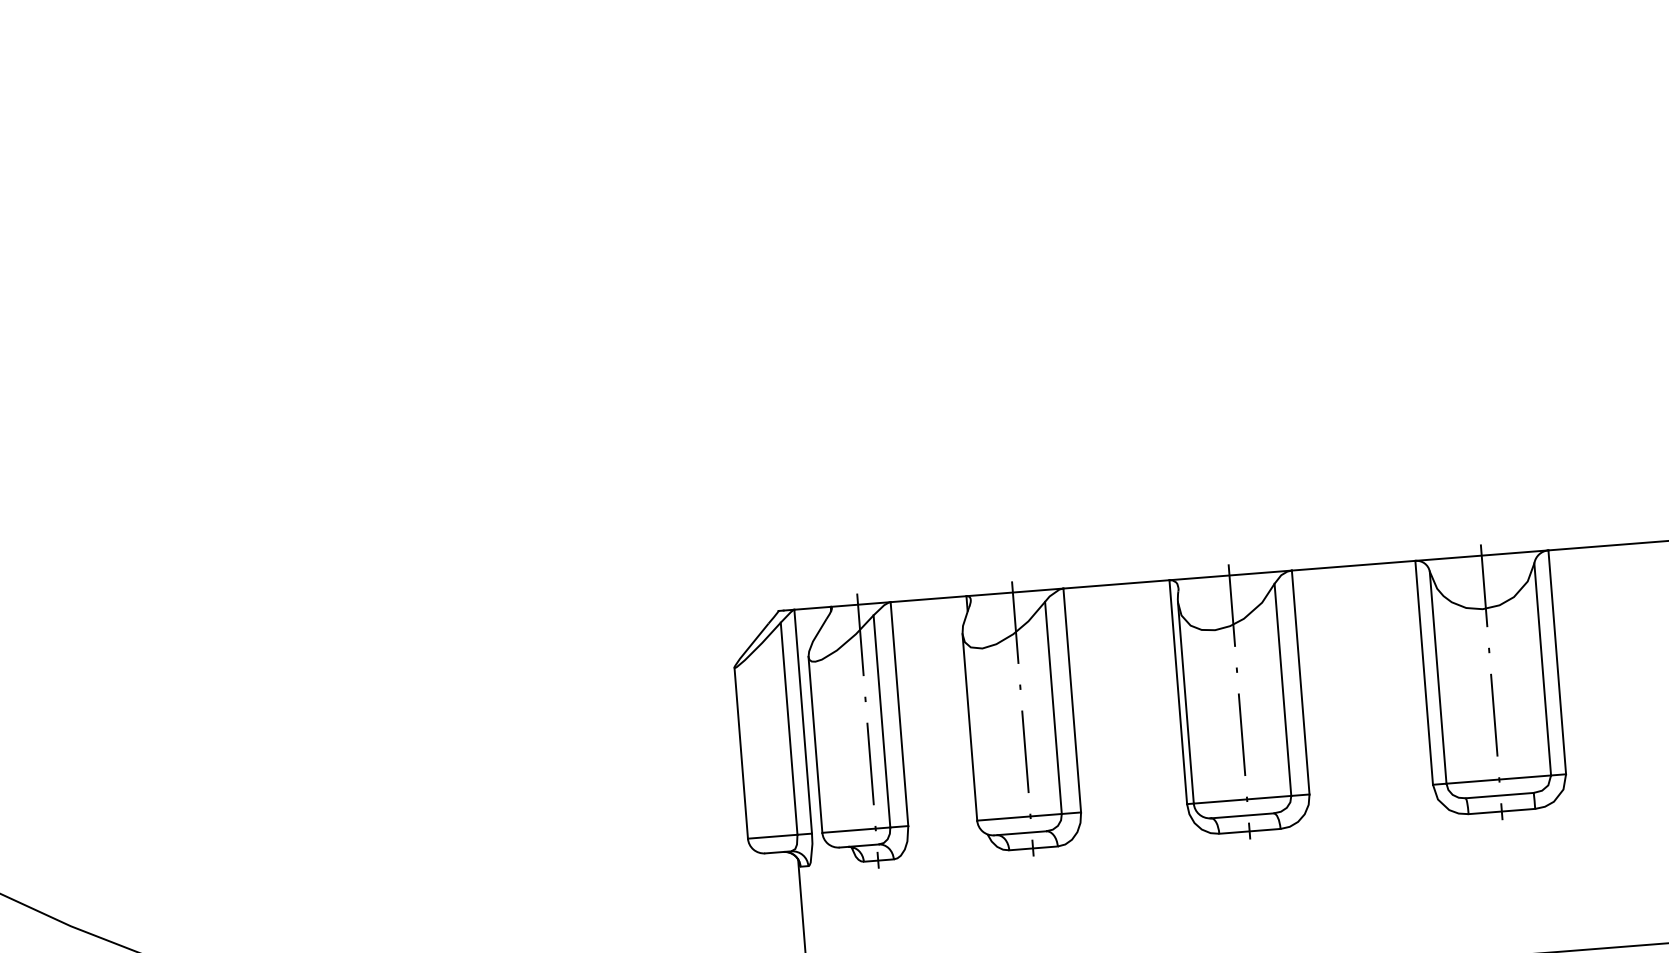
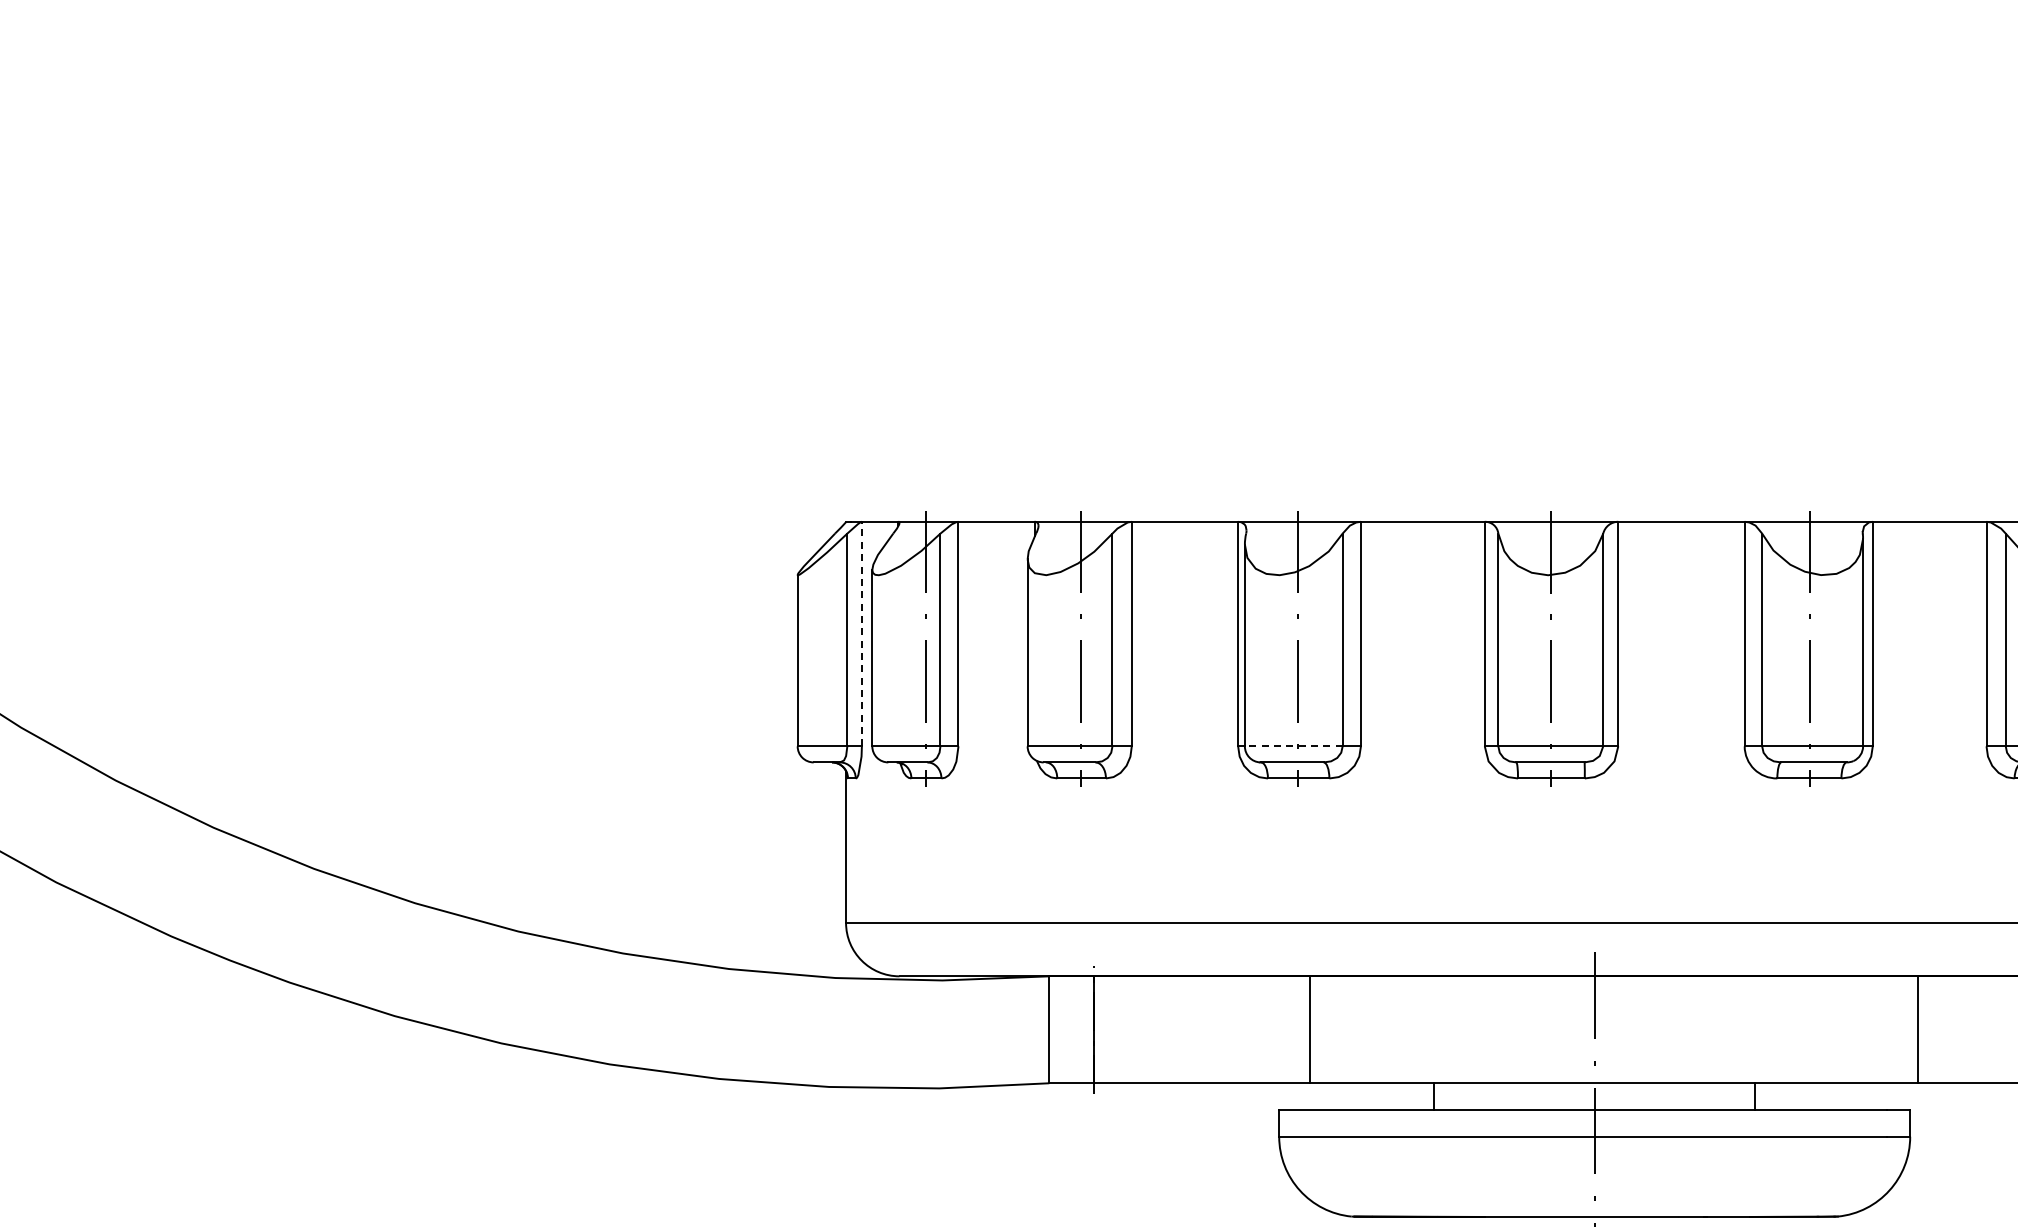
line: (802, 721) -> (861, 633), solid -> dashed
line: (1242, 799) -> (1293, 746), solid -> dashed

